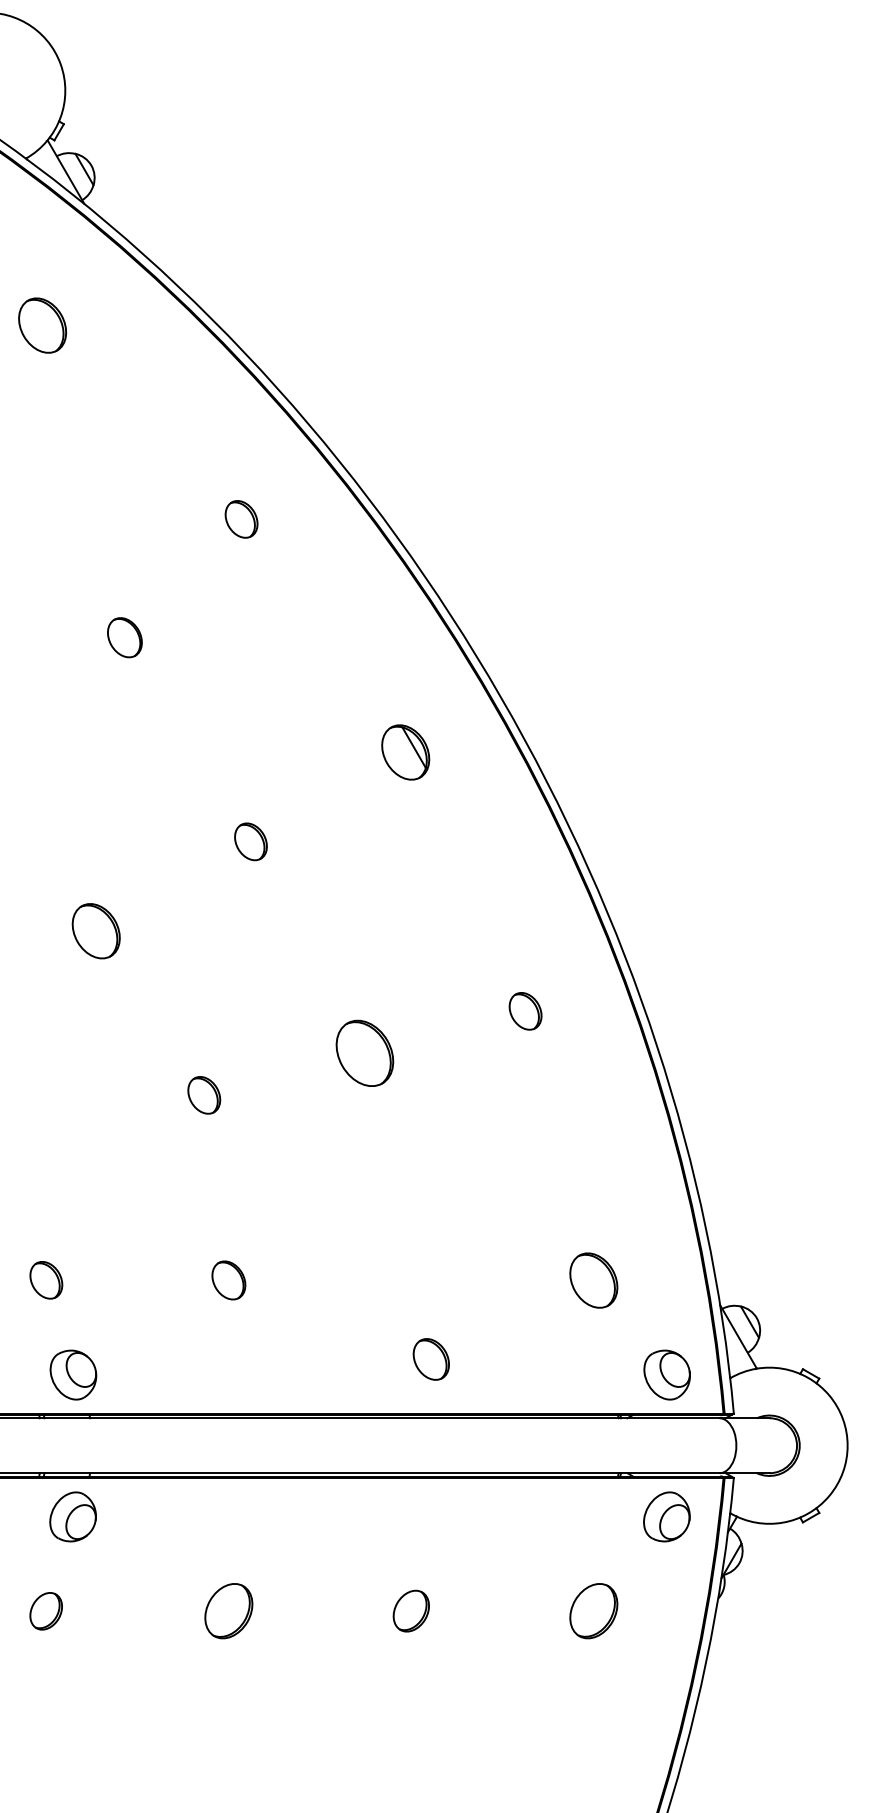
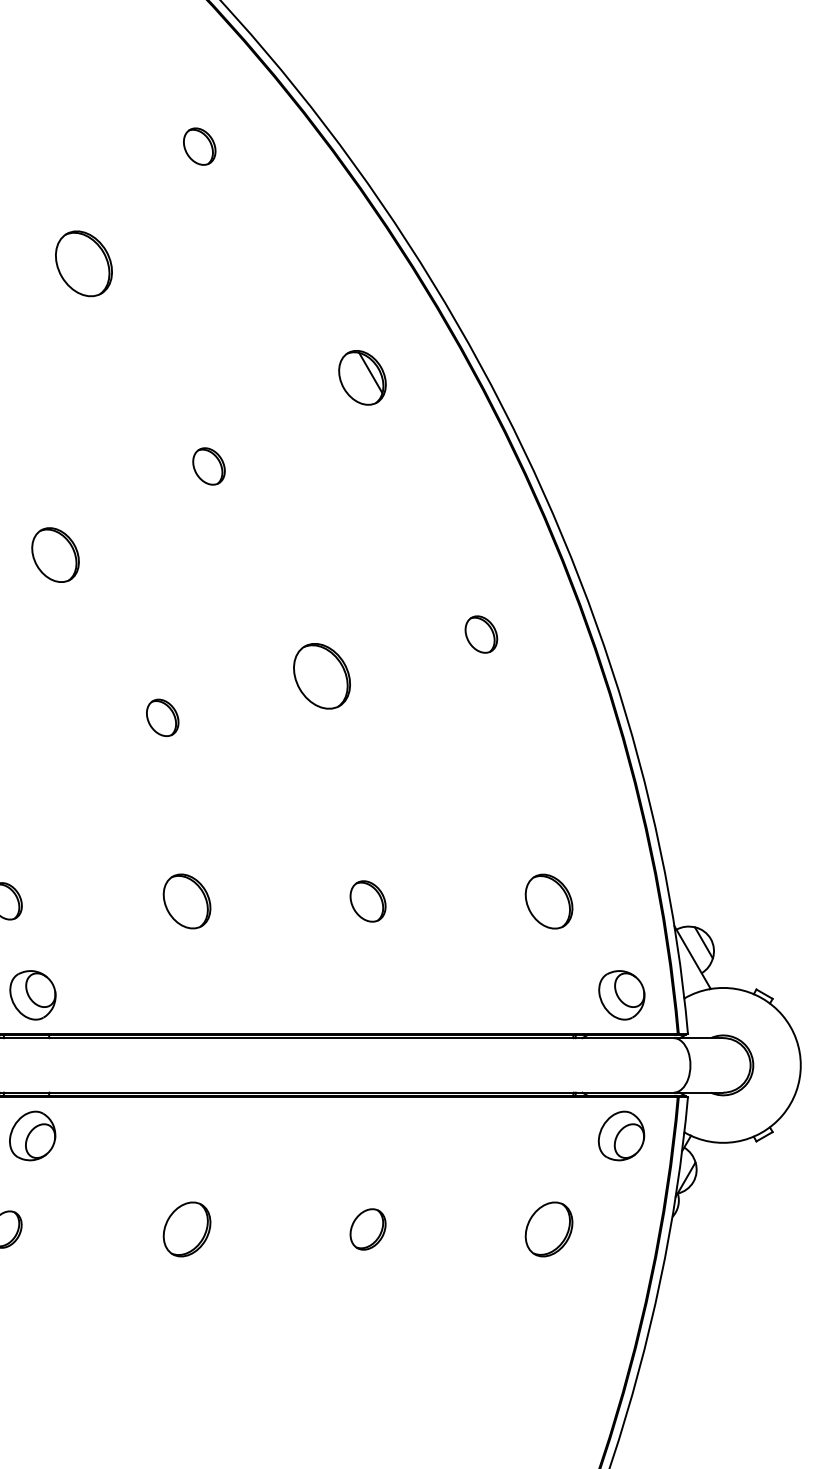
part: (124, 637) -> (83, 263), size x1.67
part: (228, 1280) -> (186, 901), size x1.43
part: (430, 1359) -> (367, 901), moved

